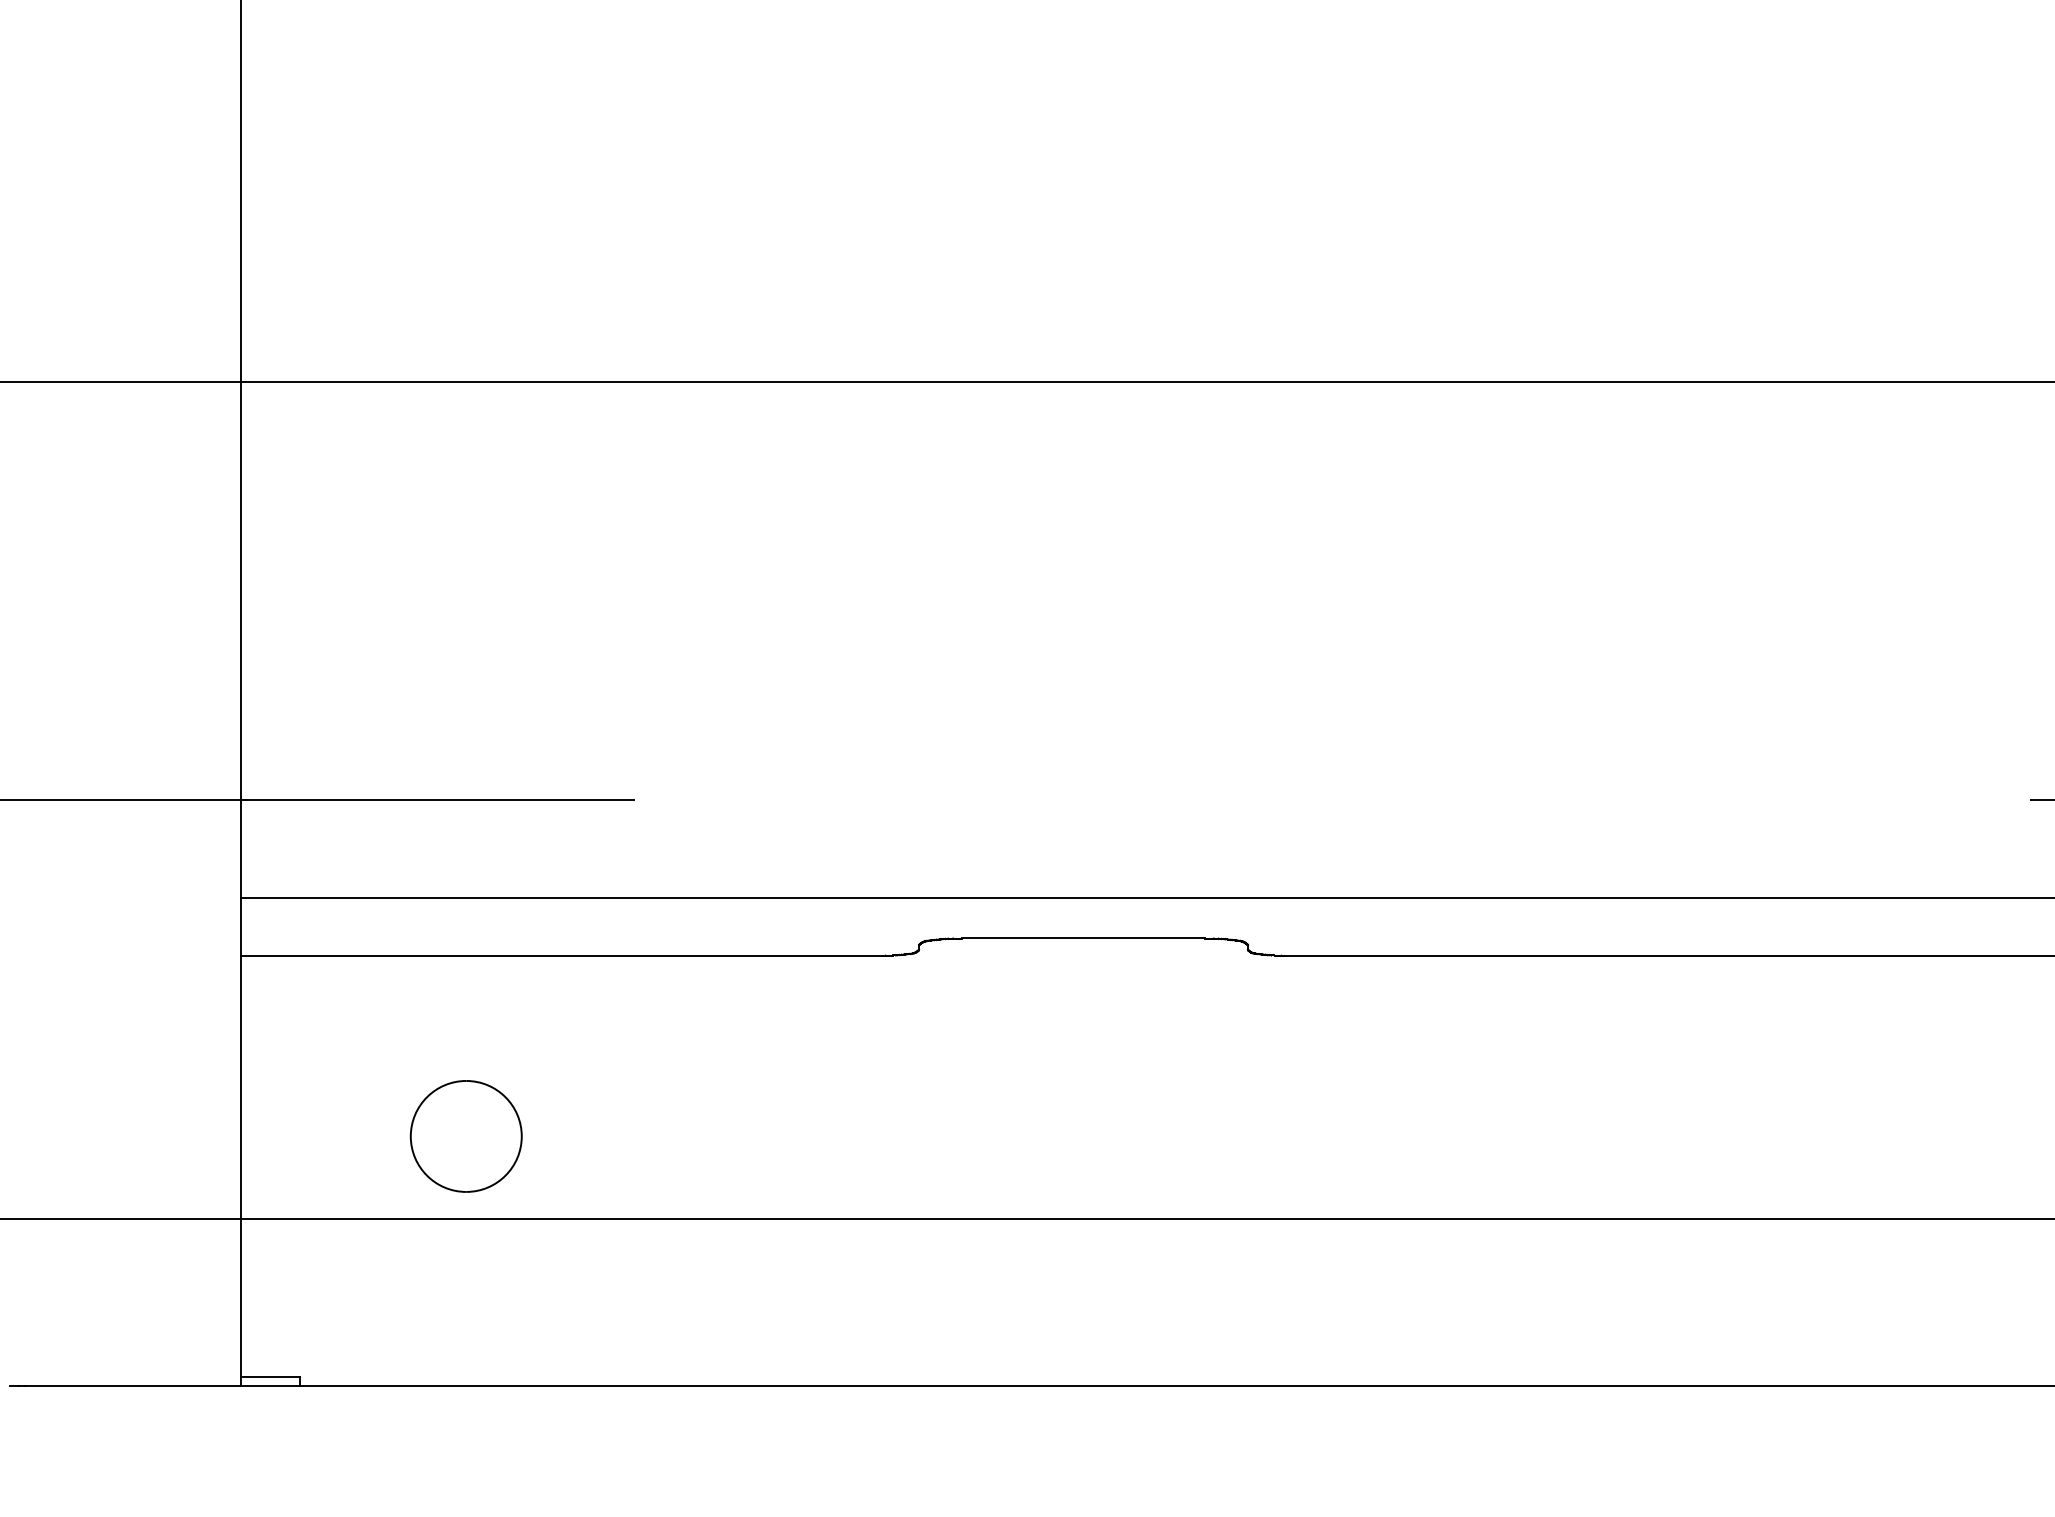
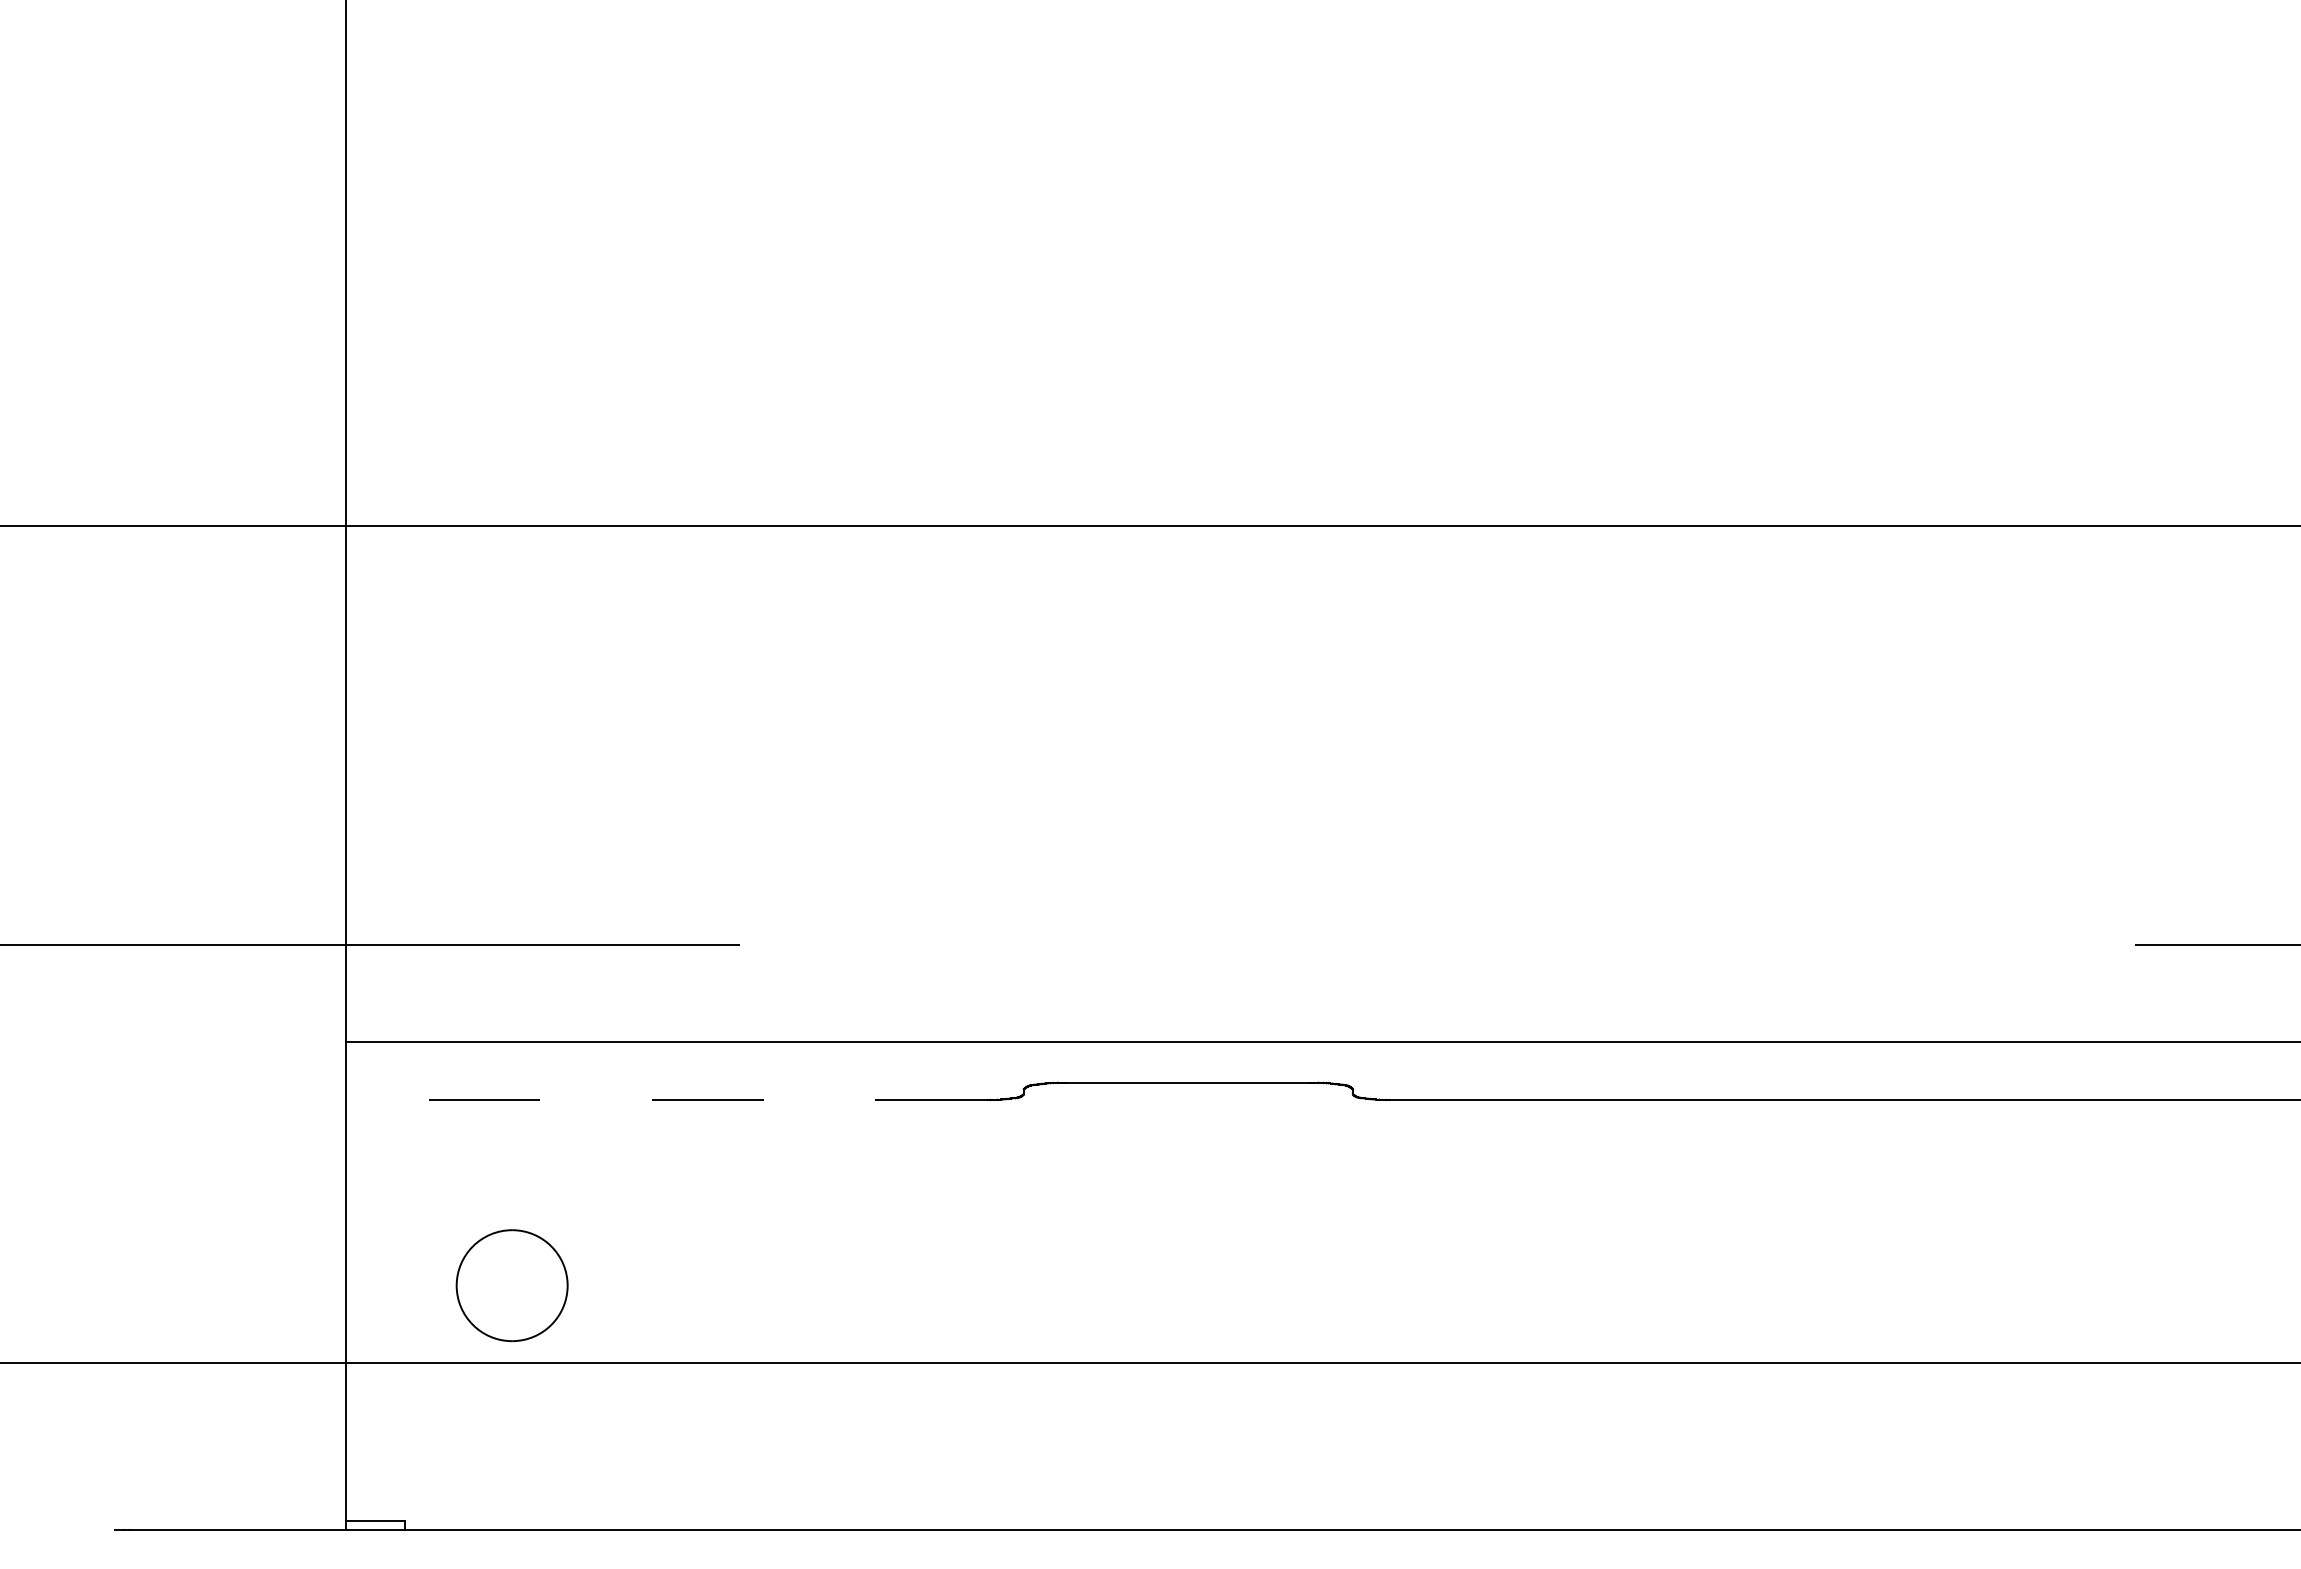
line: (561, 956) -> (666, 1100), solid -> dashed
part: (465, 1136) -> (511, 1285), moved

